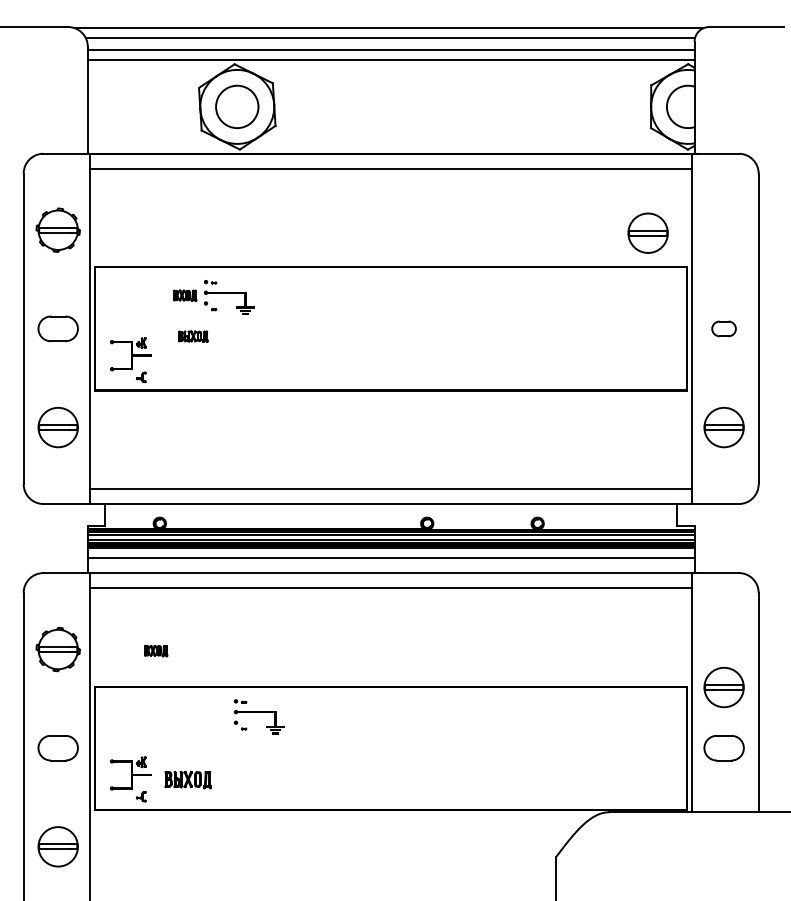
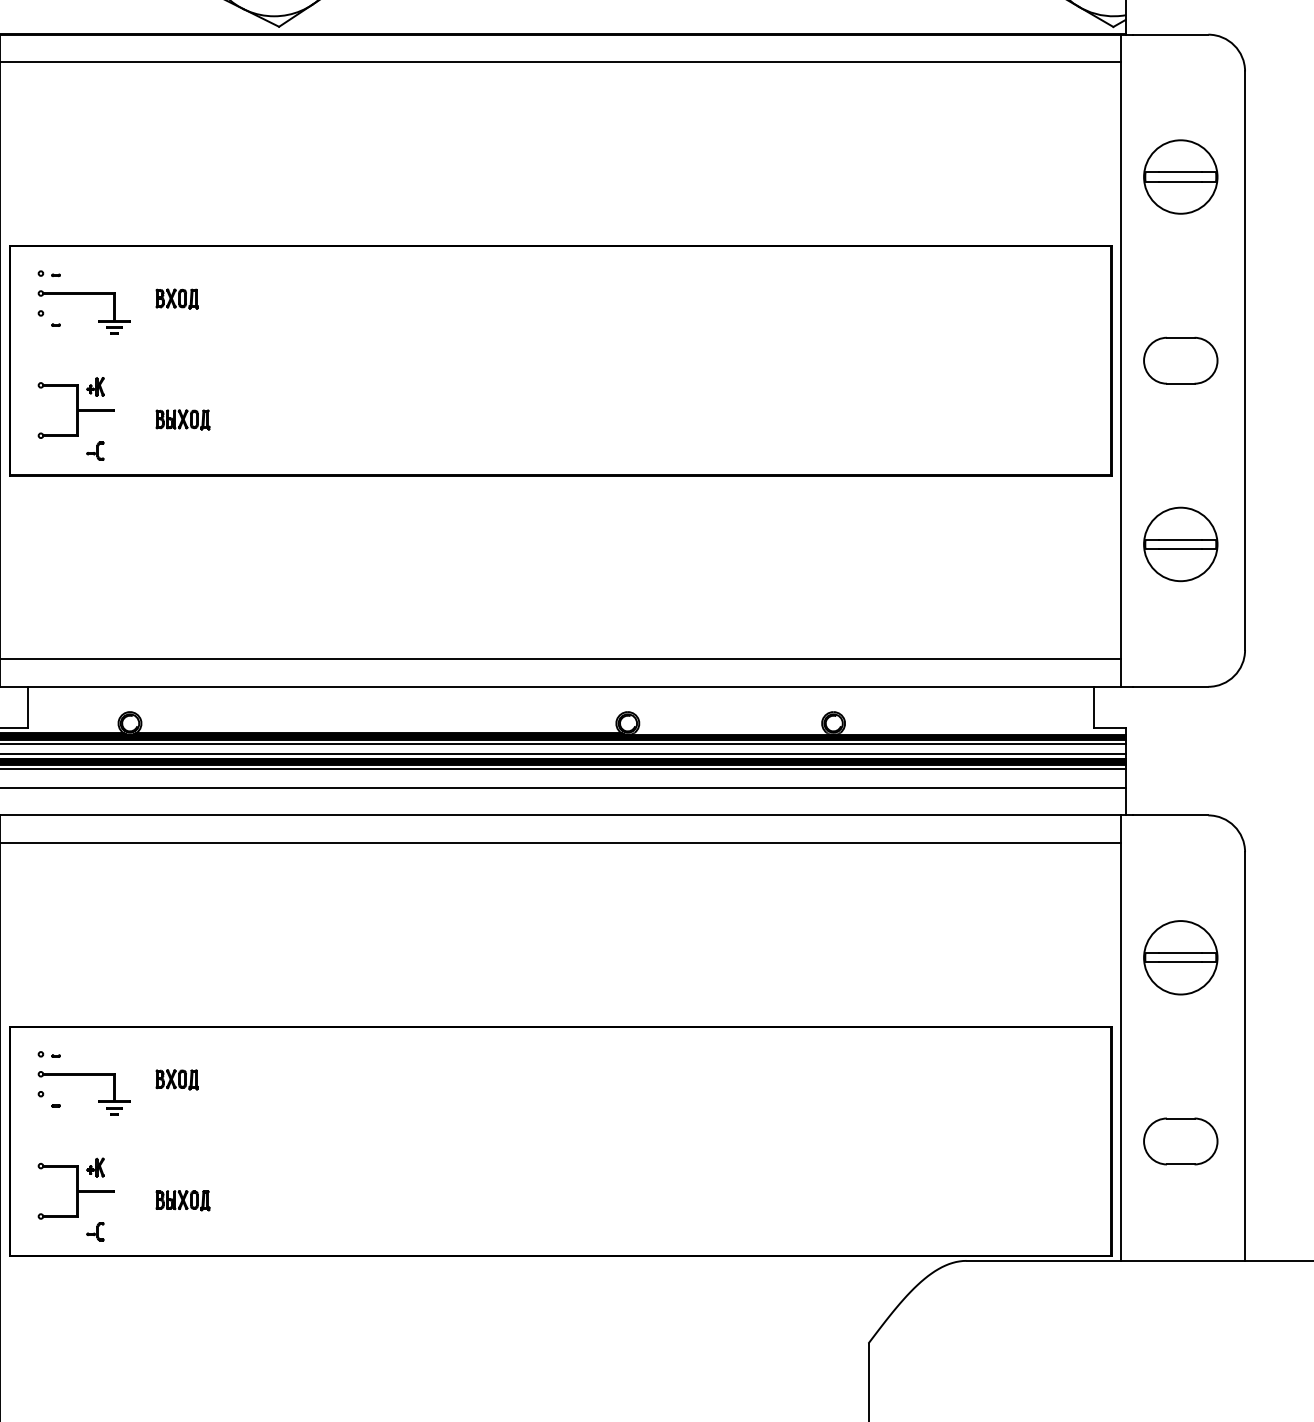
part: (647, 232) -> (1179, 175), moved
part: (228, 297) -> (82, 302), moved
part: (723, 328) -> (1179, 359), size x1.67
part: (193, 336) -> (183, 419), moved
part: (156, 651) -> (177, 1080), moved
part: (723, 687) -> (1179, 957), moved
part: (258, 716) -> (82, 1082), moved
part: (188, 779) -> (183, 1199), size x0.62

